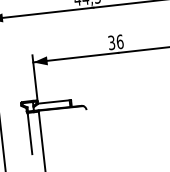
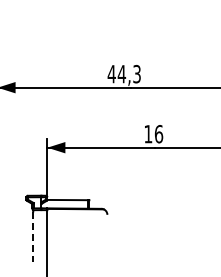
text: (111, 43) -> (148, 134), 36 -> 16
line: (30, 134) -> (33, 237), solid -> dashed

